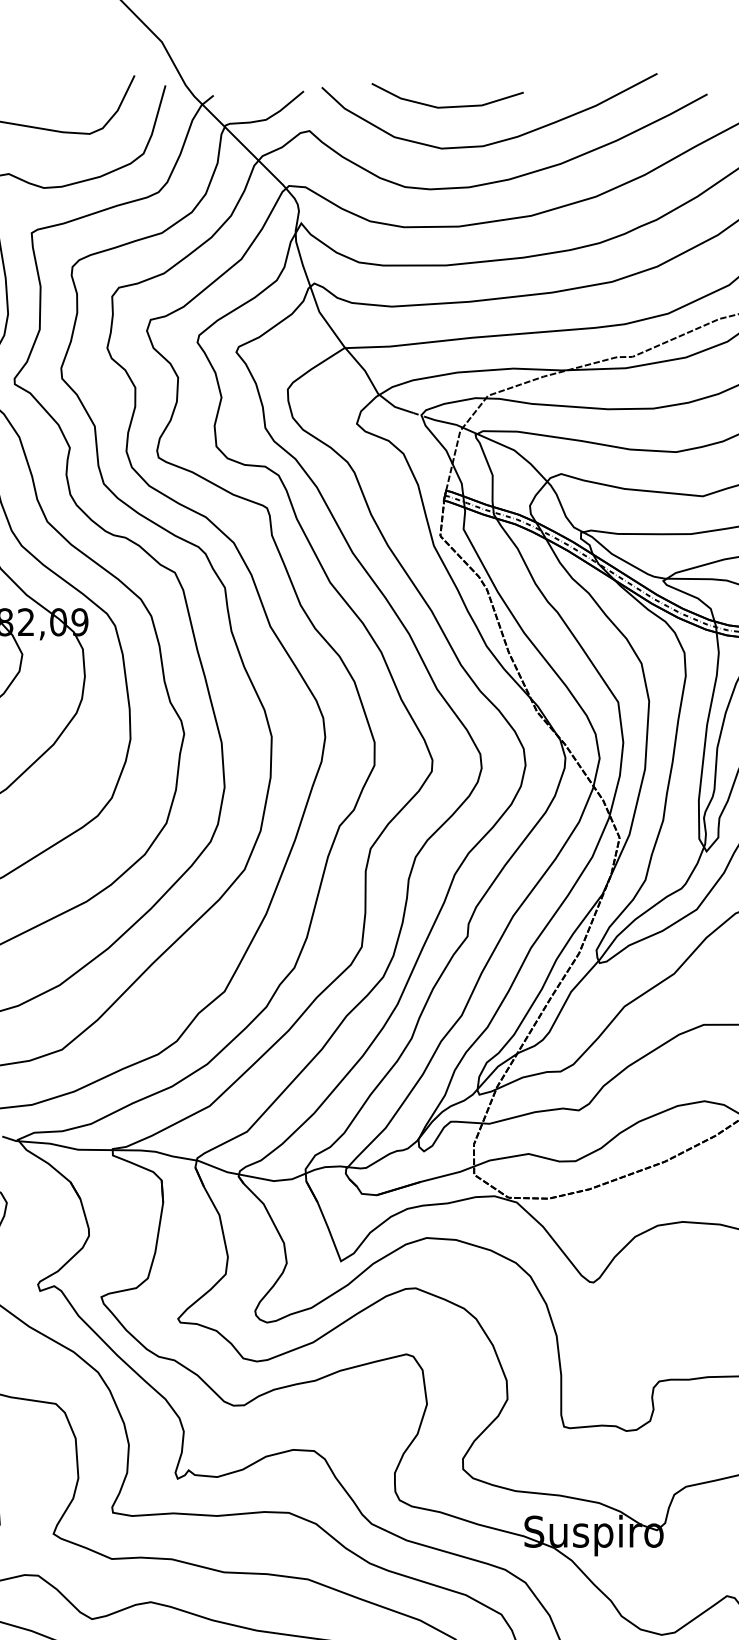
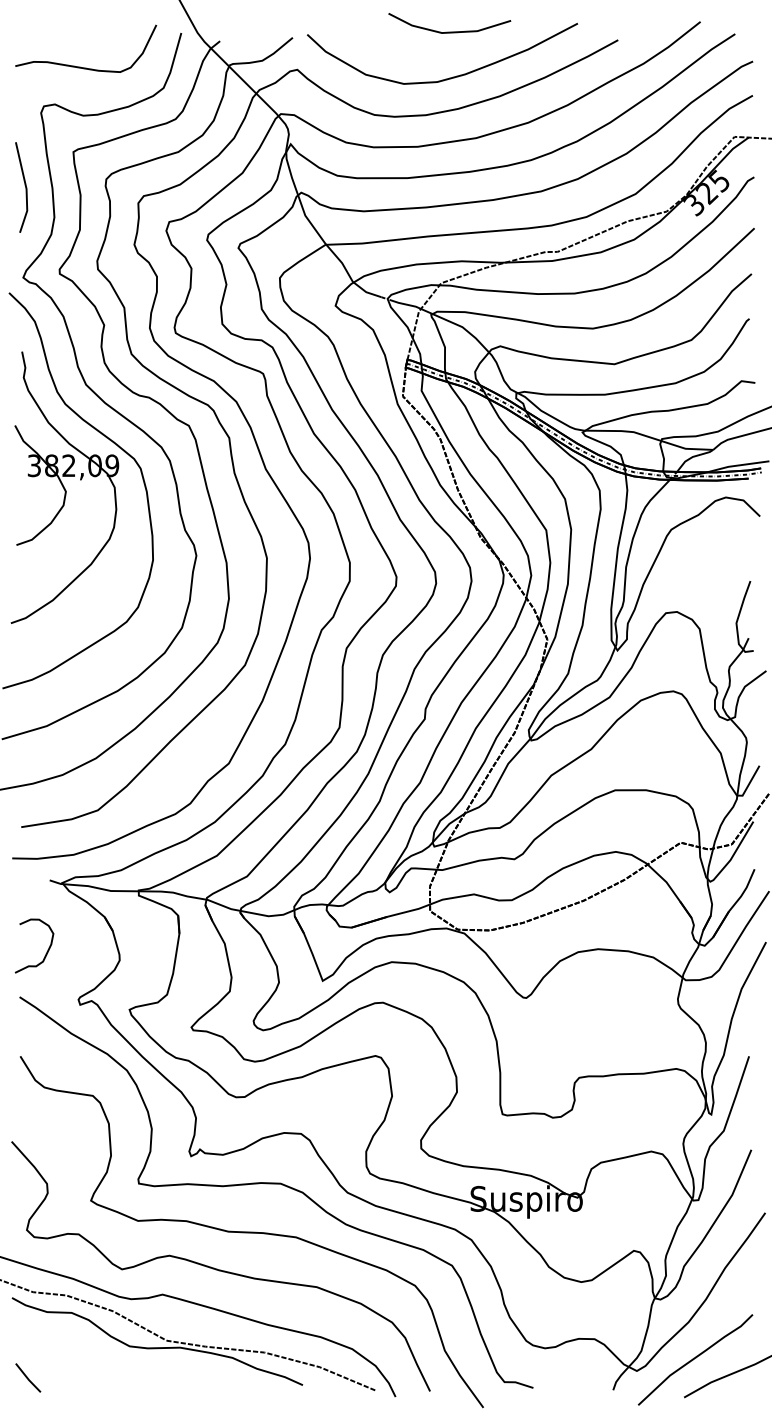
line: (447, 105) -> (449, 31), moved

